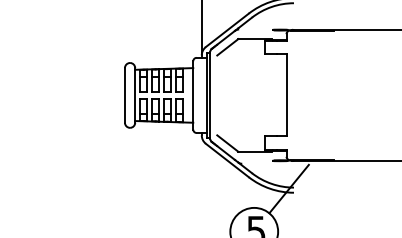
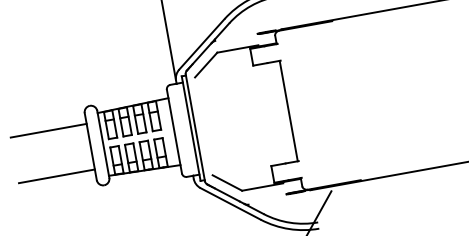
line: (93, 76) -> (48, 130), added
line: (93, 114) -> (56, 177), added

